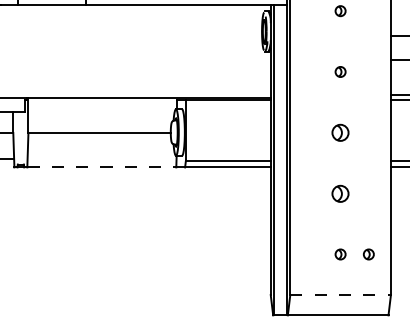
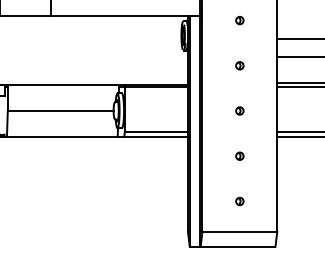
part: (340, 132) -> (239, 110), size x0.62
line: (102, 167) -> (62, 136), dashed -> solid
part: (340, 192) -> (239, 155), size x0.62
part: (368, 254) -> (260, 201), removed
line: (341, 294) -> (240, 231), dashed -> solid

